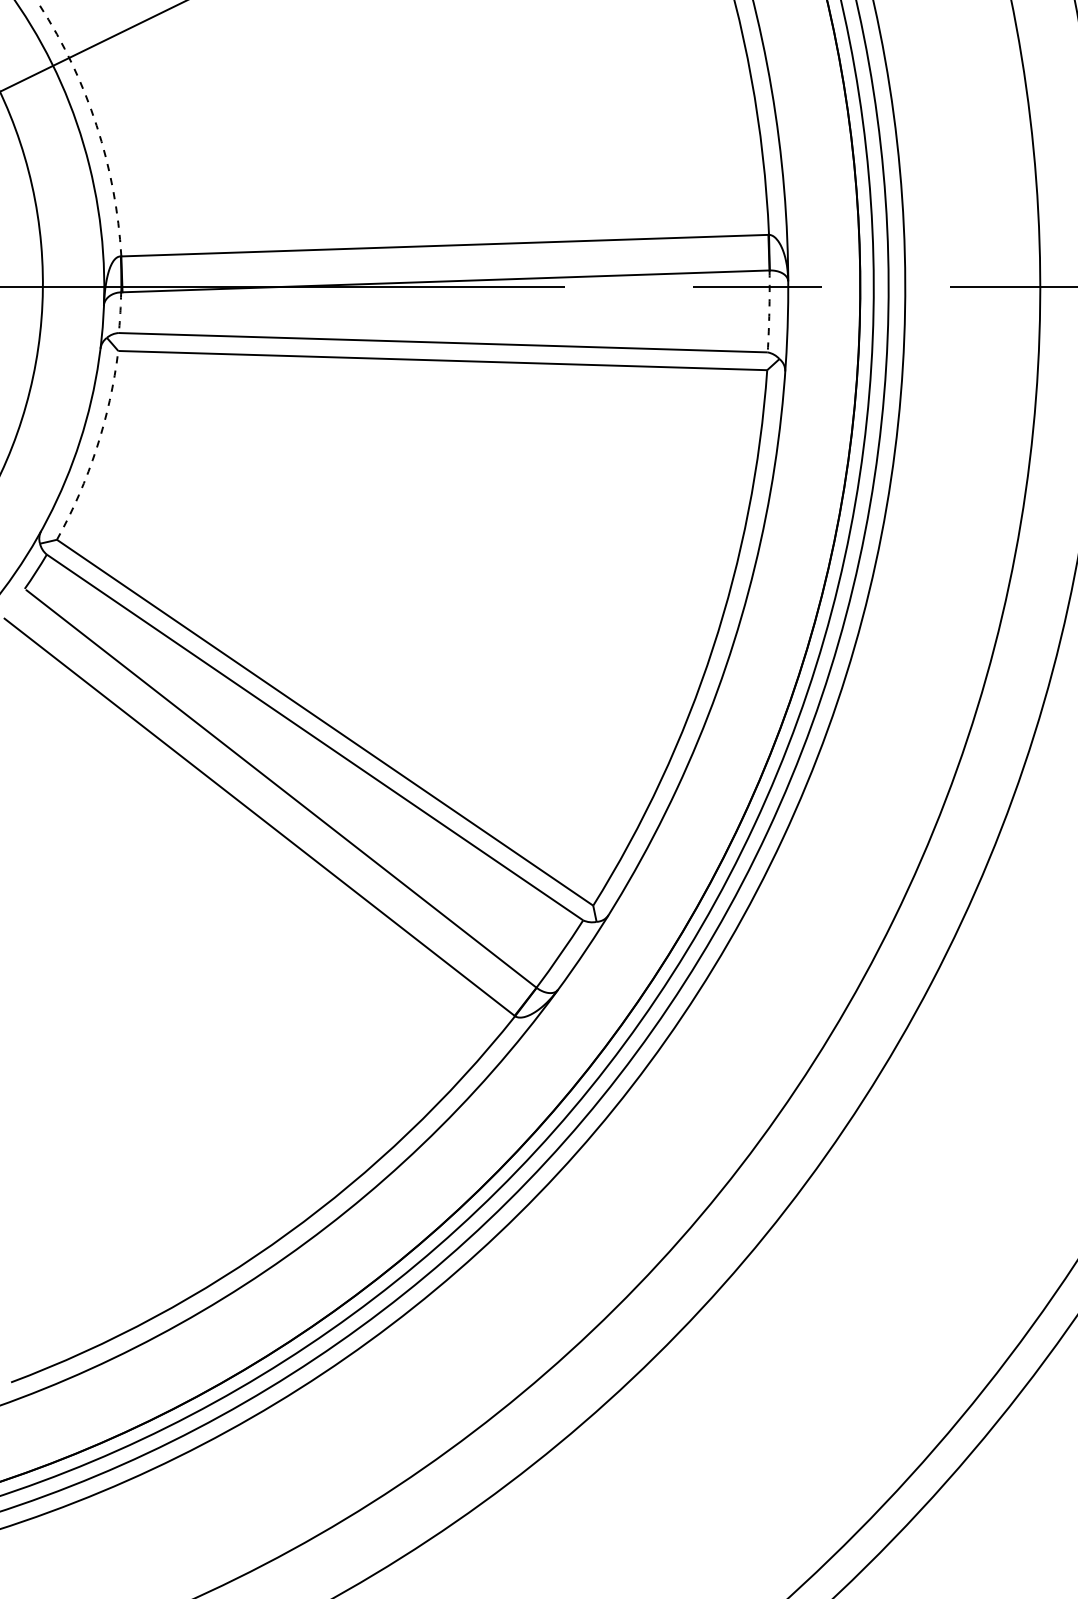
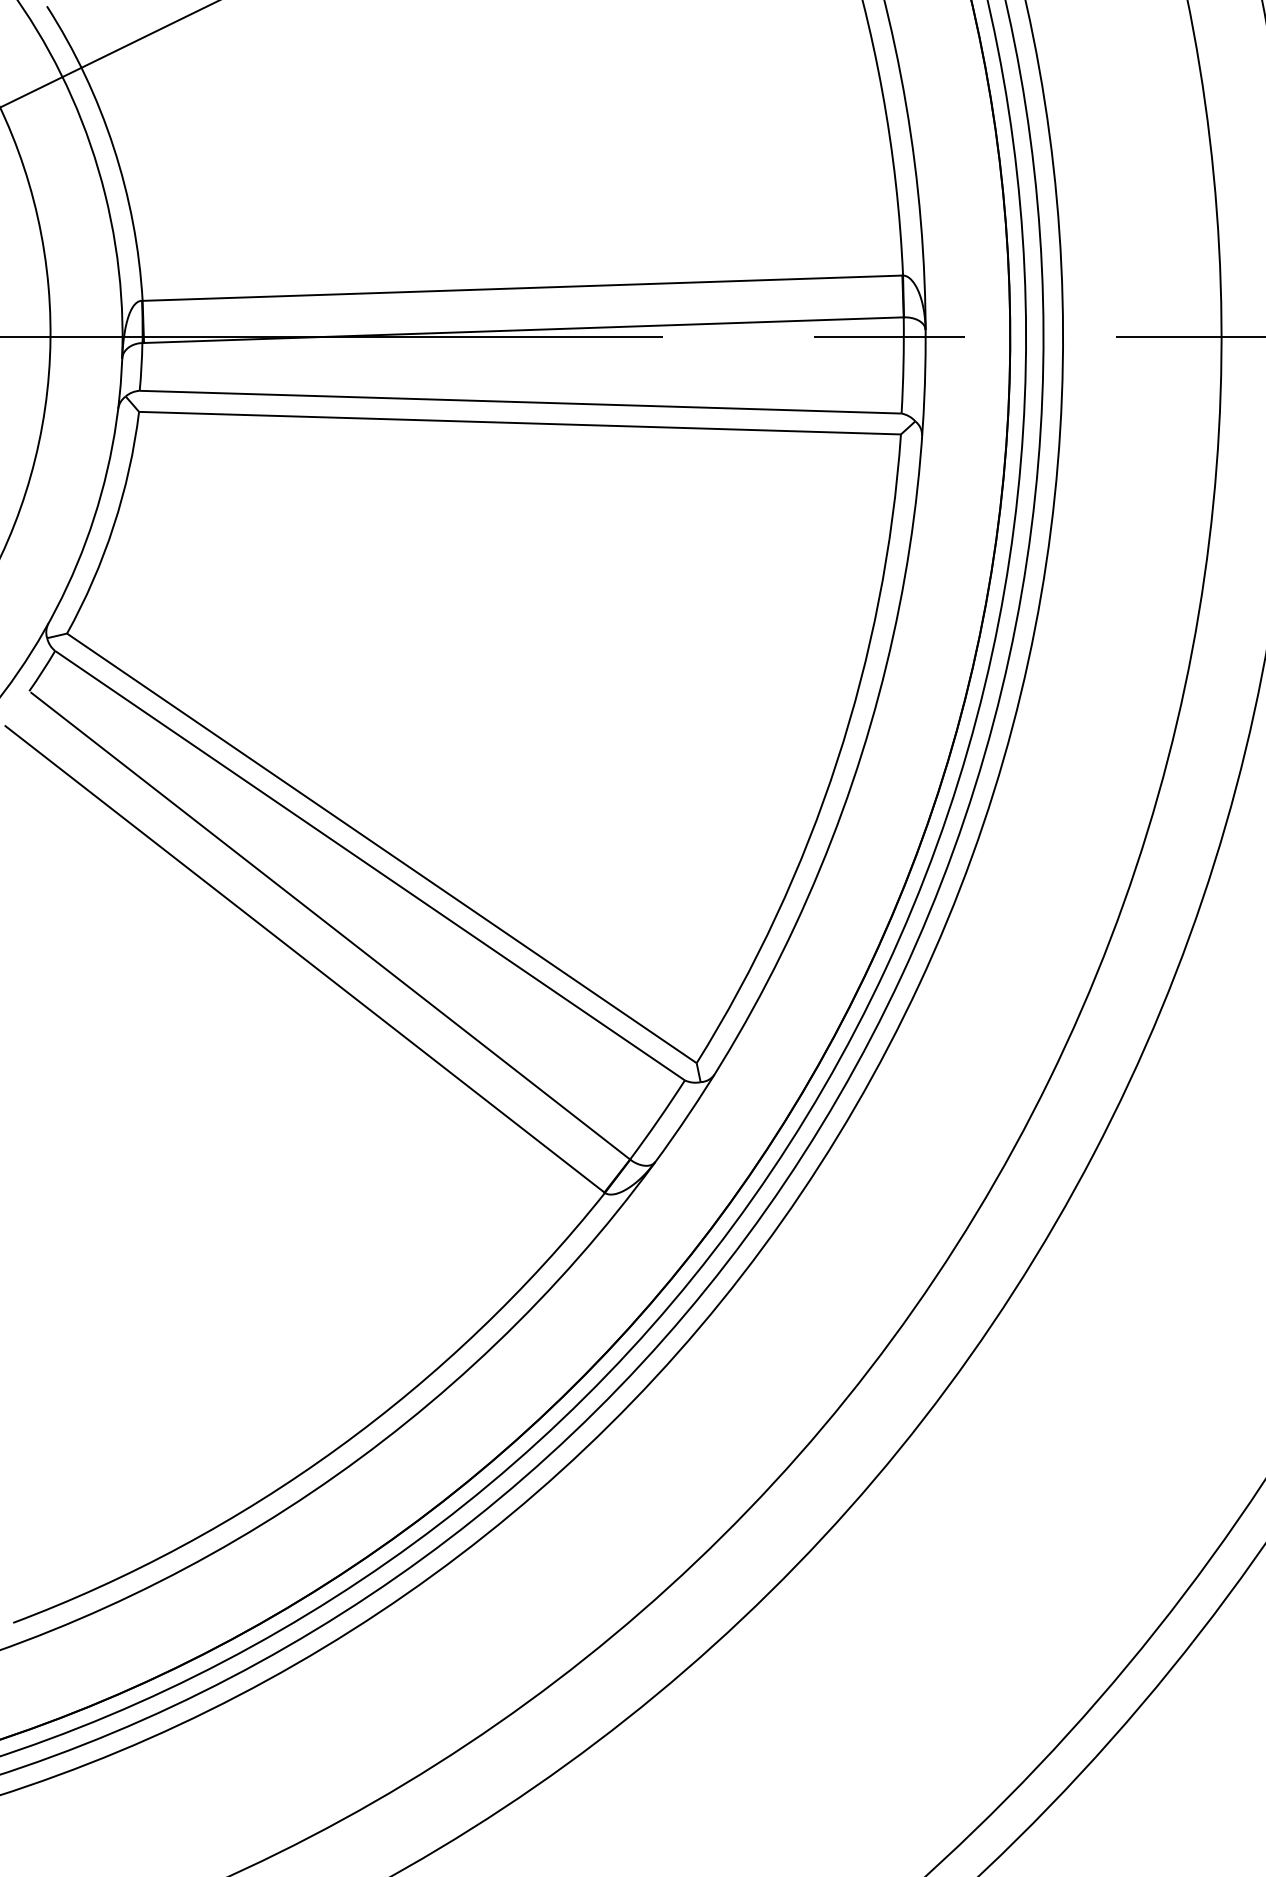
arc: (96, 125) -> (113, 147), dashed -> solid
arc: (769, 311) -> (903, 365), dashed -> solid
arc: (120, 312) -> (141, 366), dashed -> solid
arc: (96, 448) -> (113, 526), dashed -> solid

